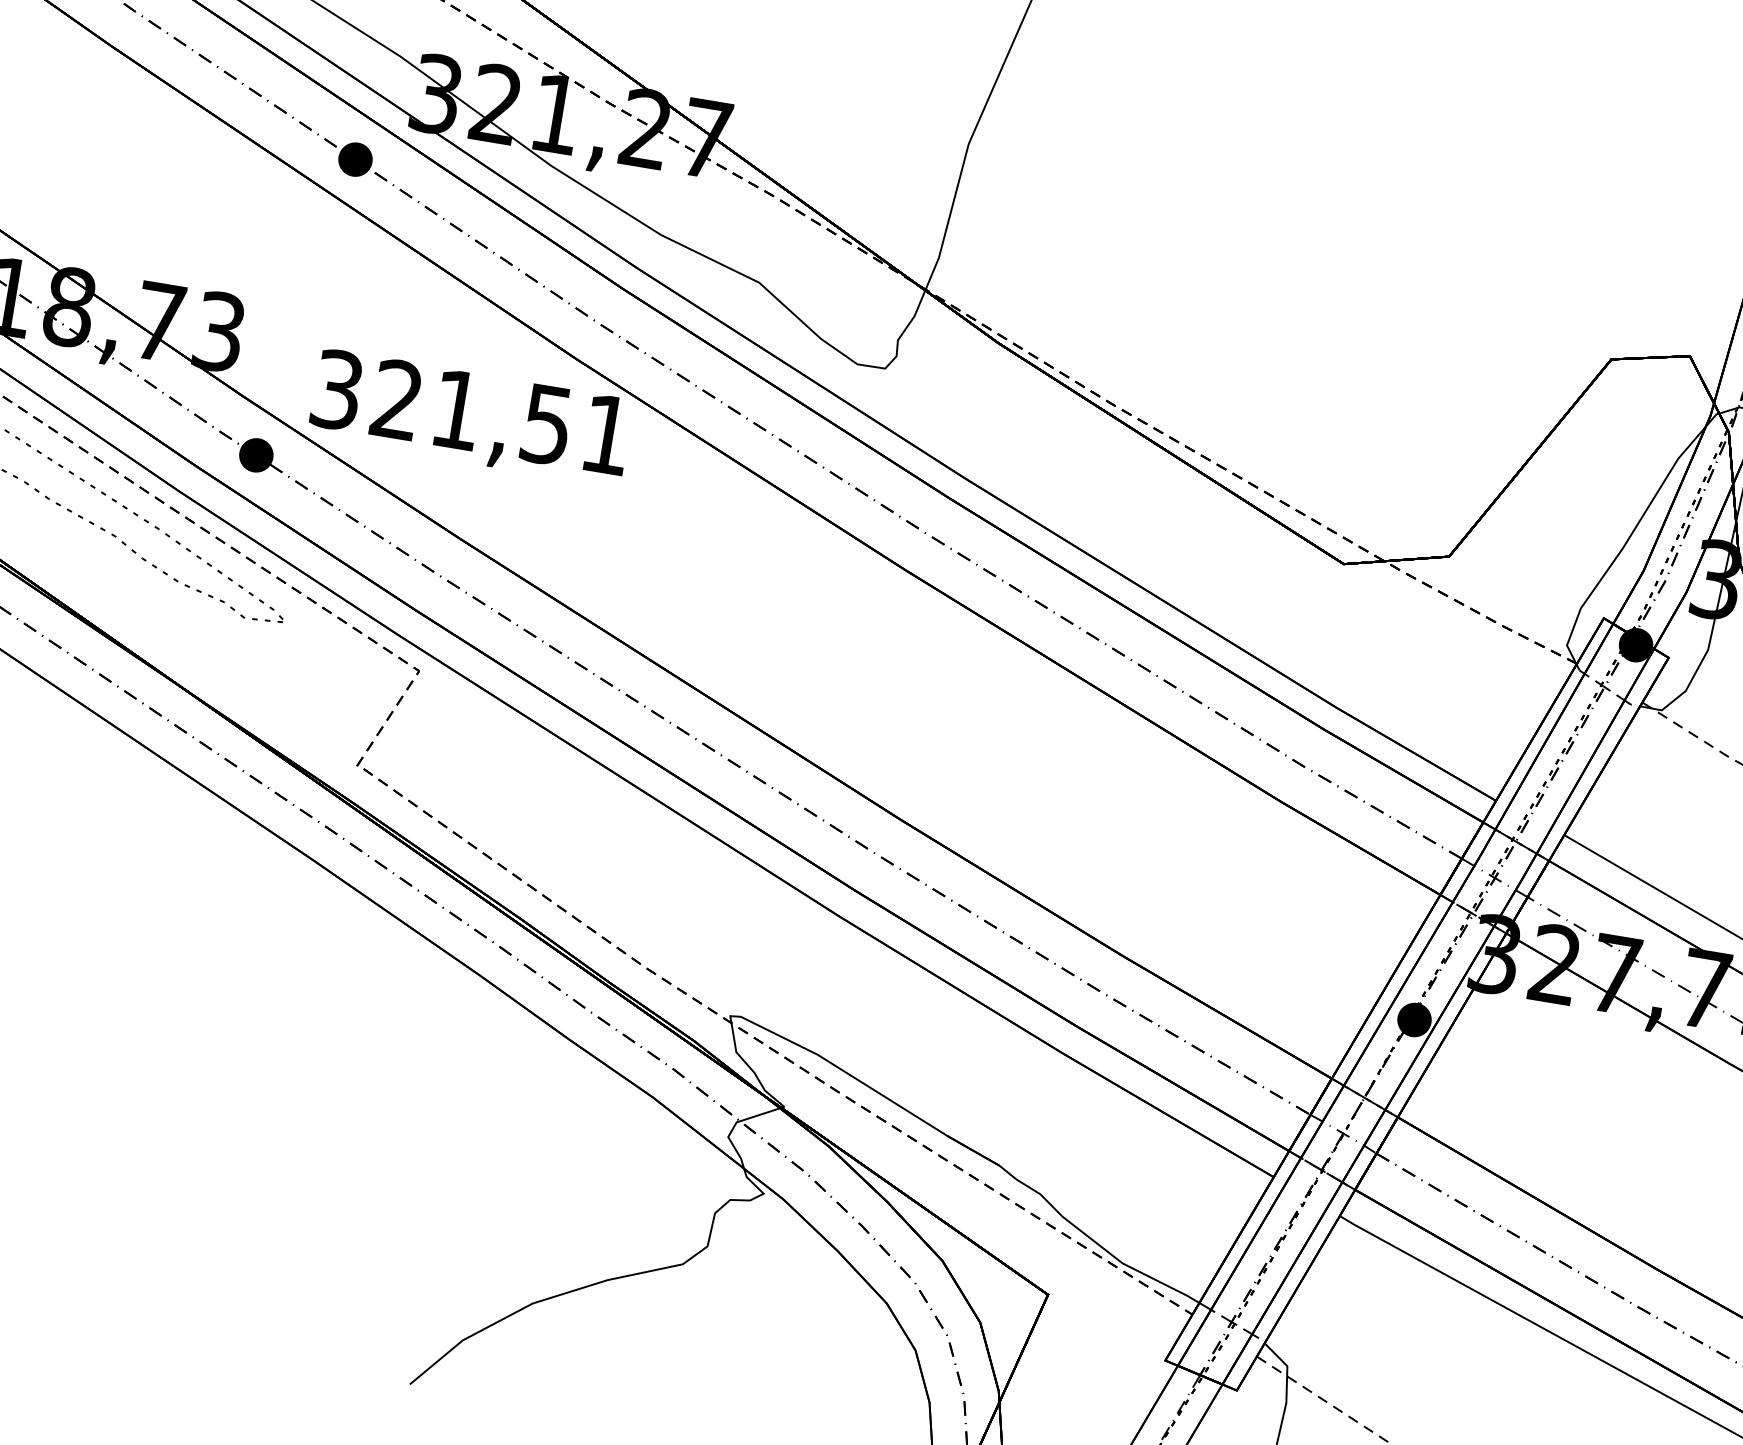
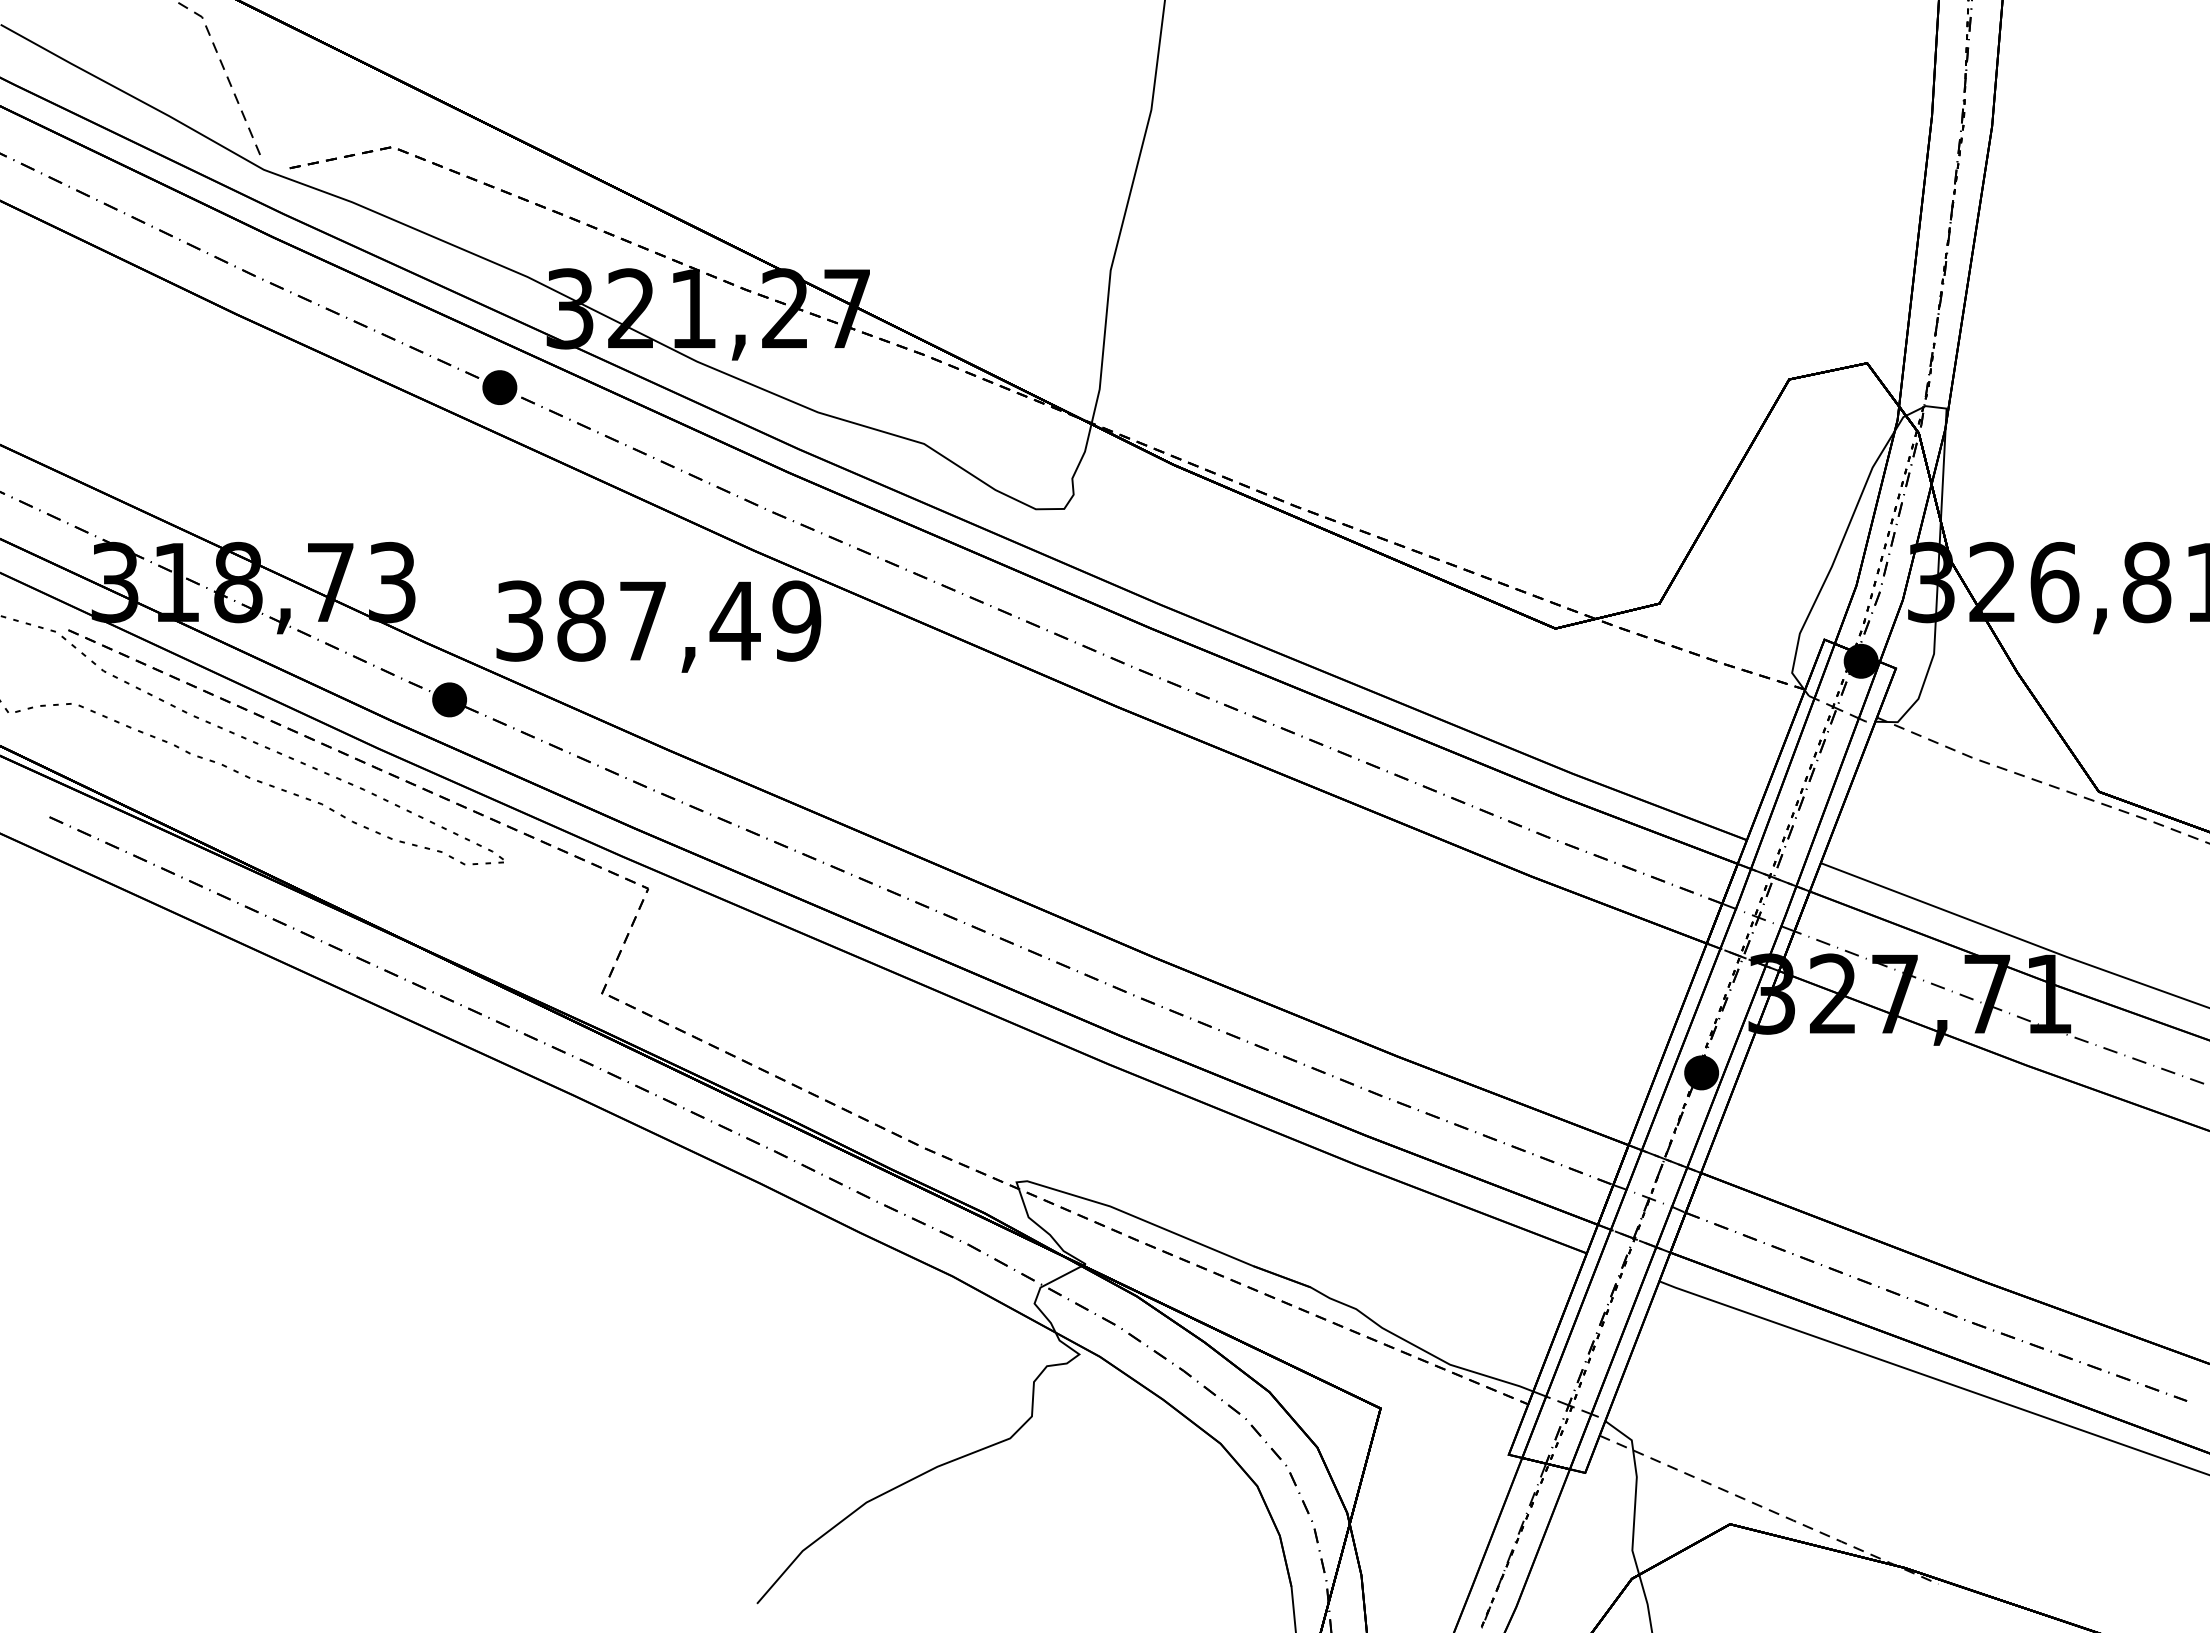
text: (502, 416) -> (689, 620), 321,51 -> 387,49

